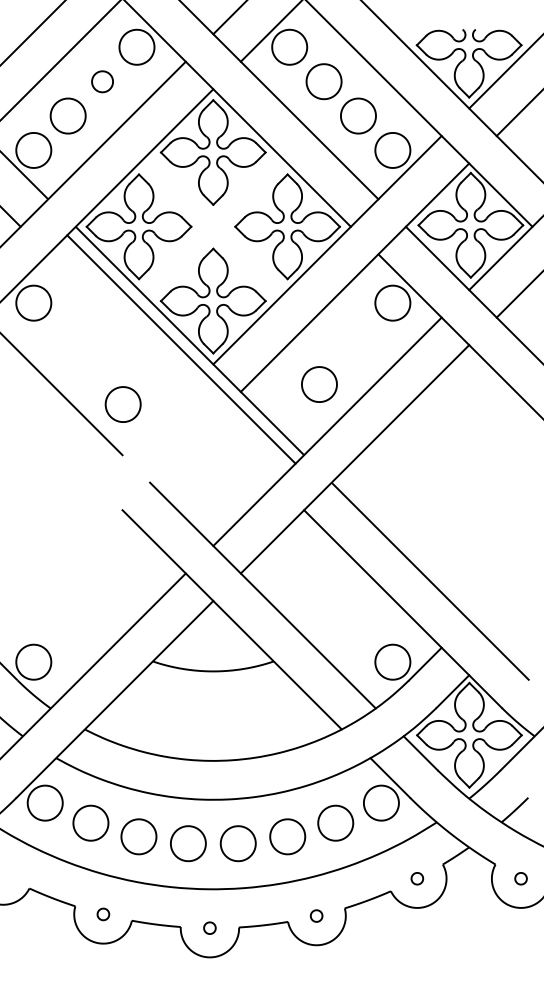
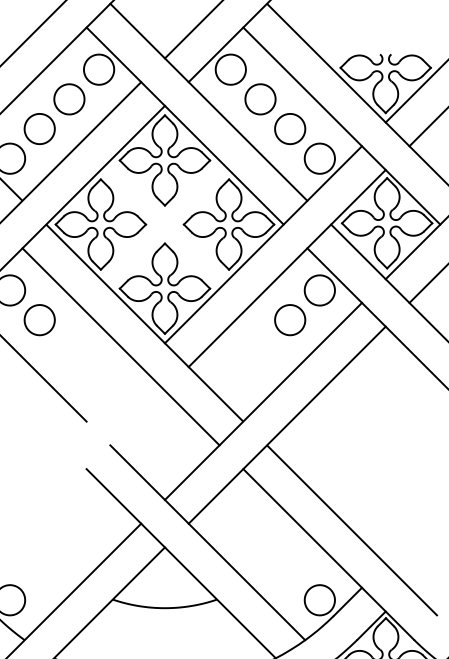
part: (102, 81) -> (69, 99), size x1.67
line: (181, 349) -> (121, 346), moved
part: (319, 384) -> (290, 320), moved
part: (122, 404) -> (39, 320), moved

